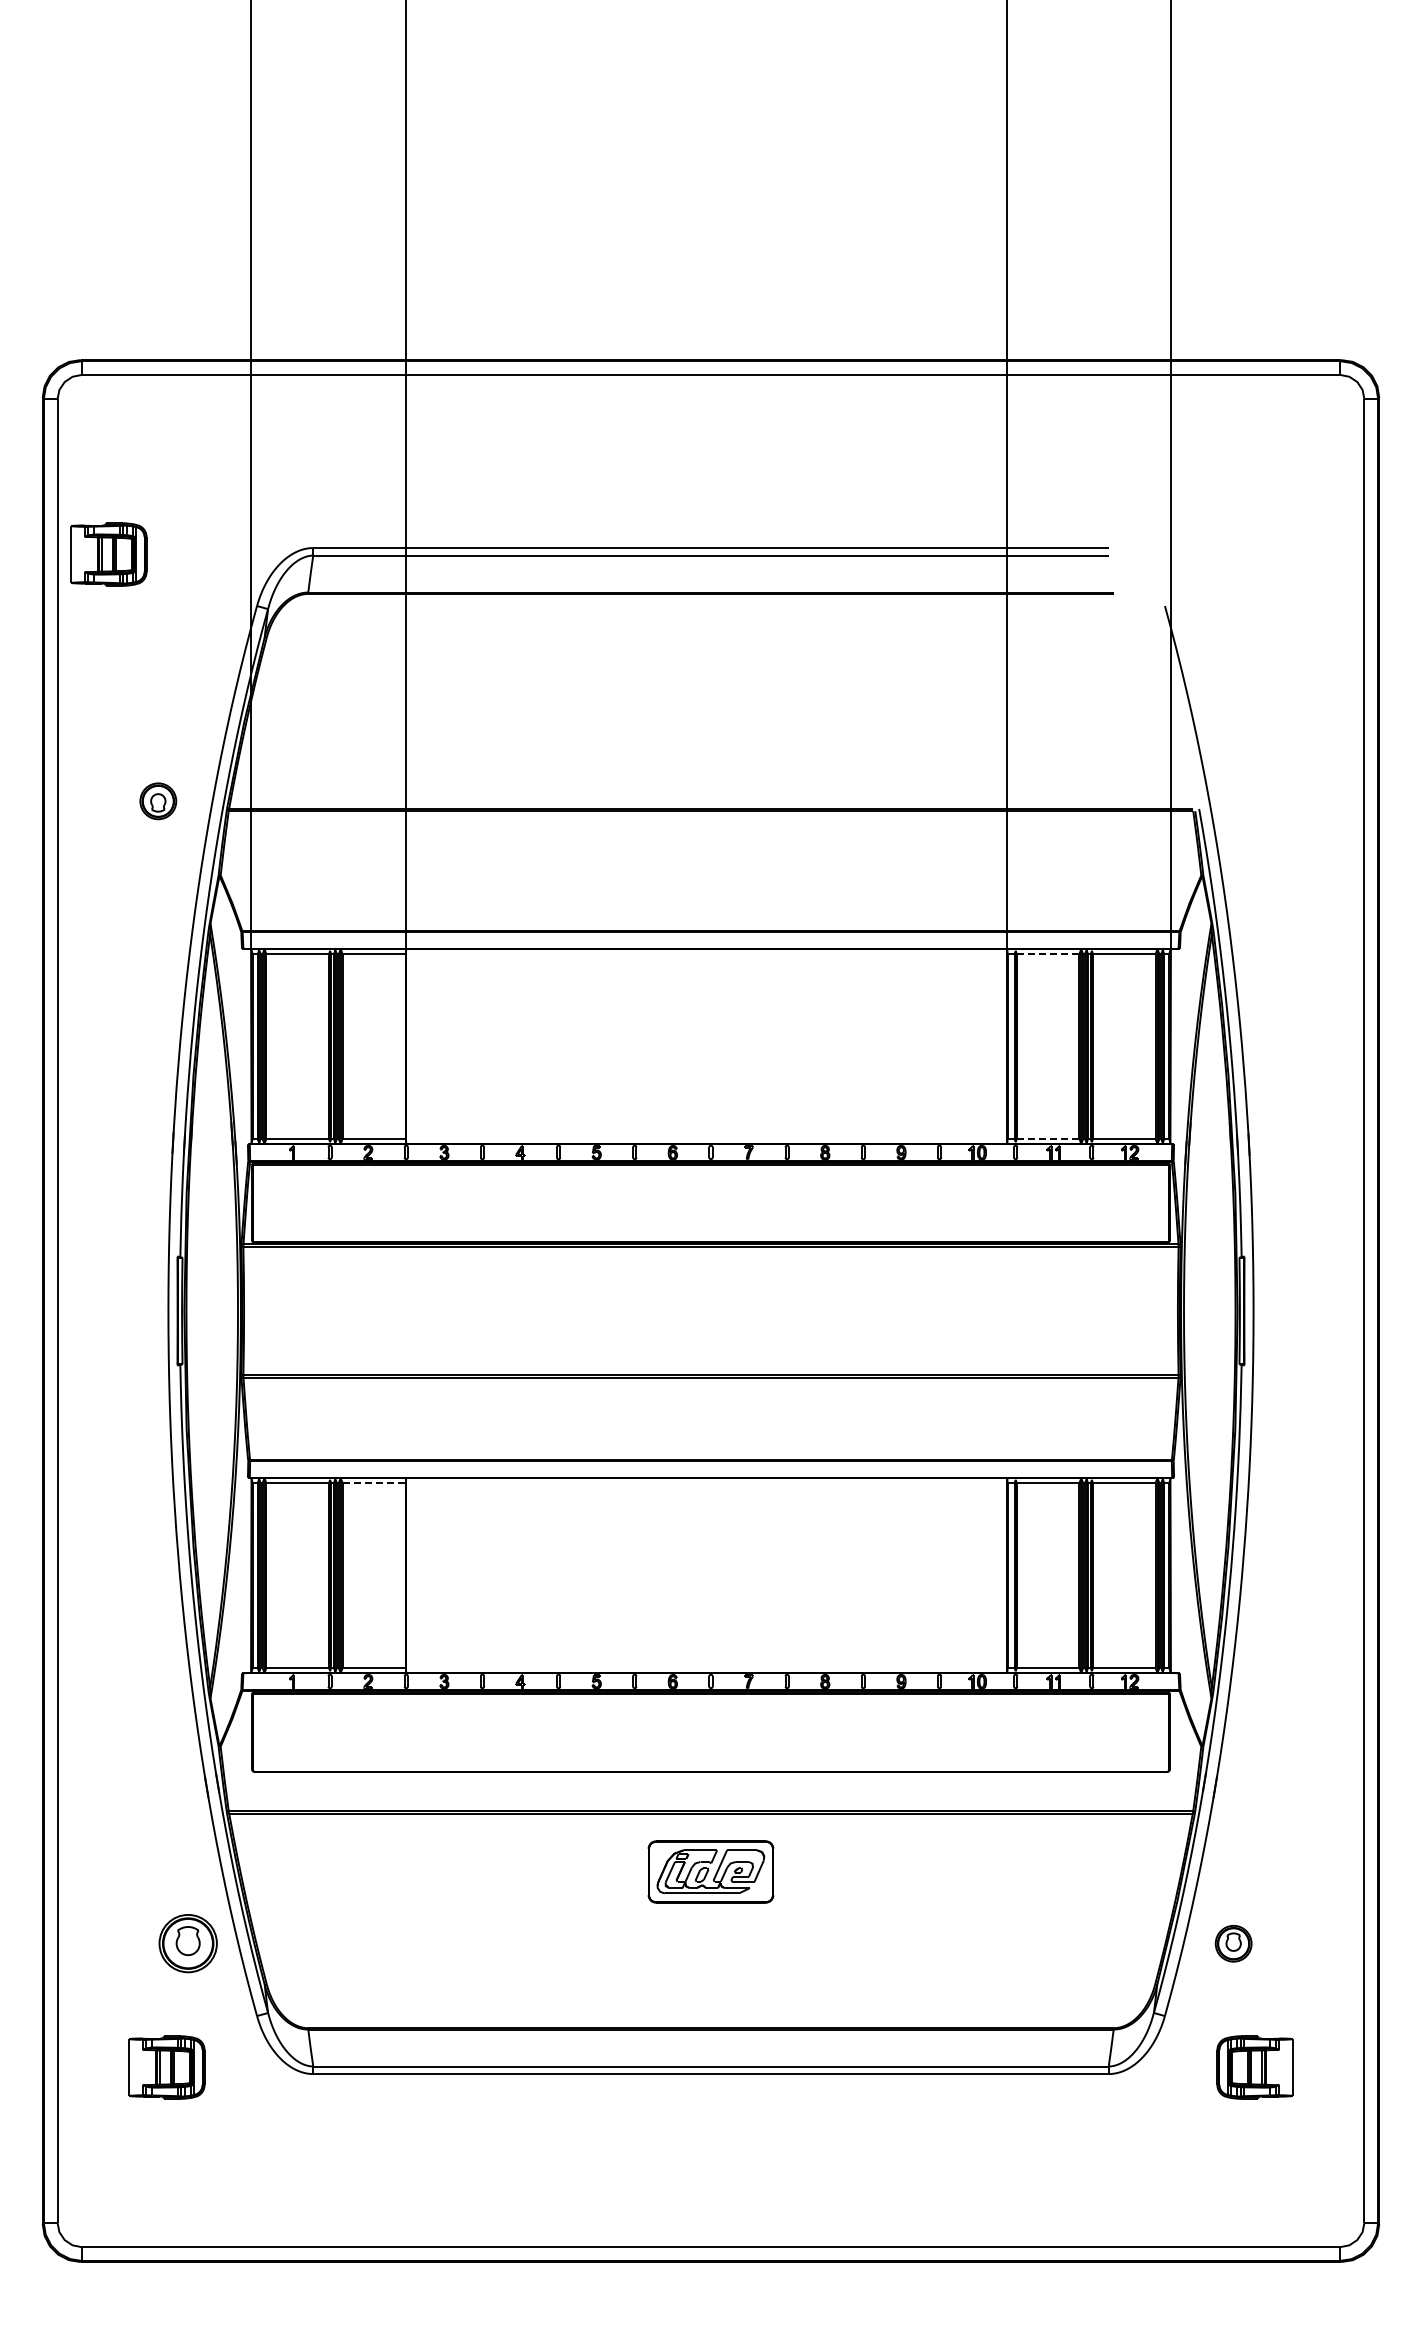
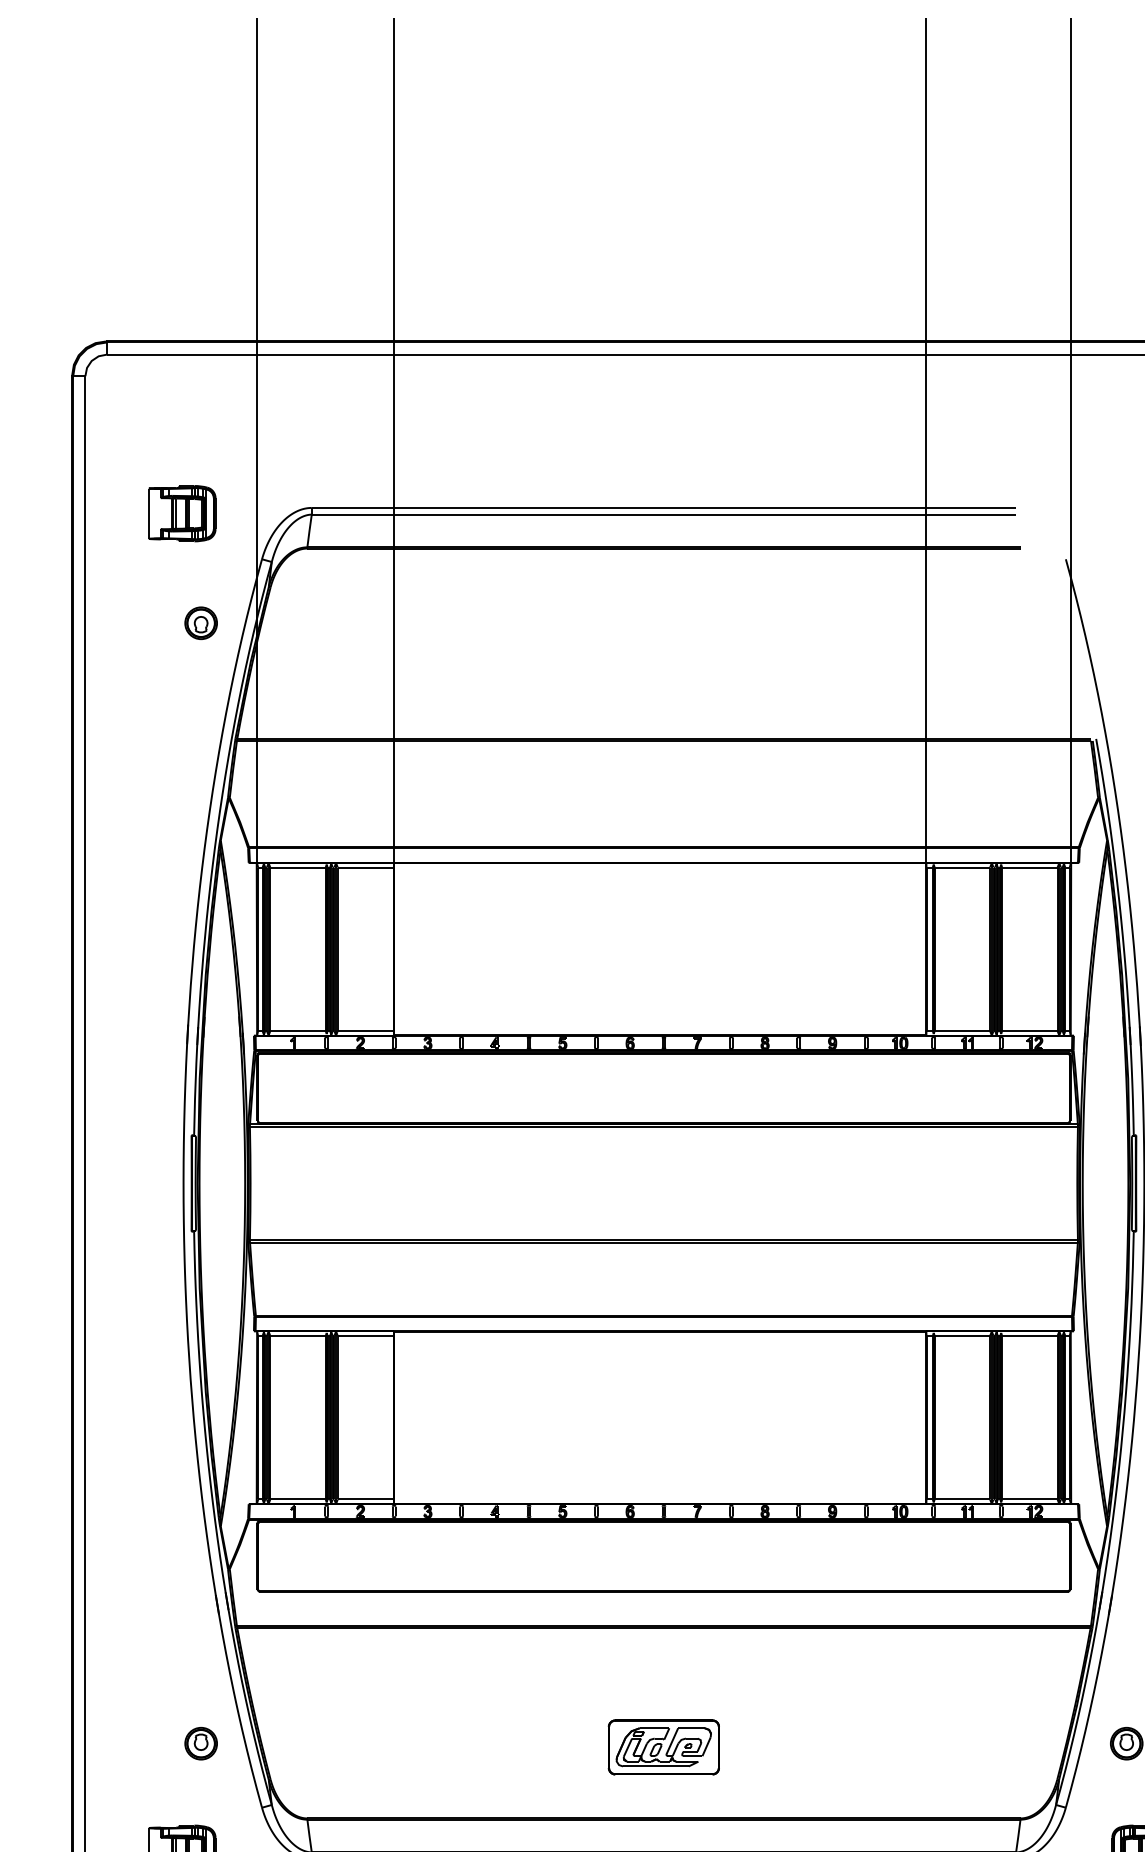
part: (108, 554) -> (181, 513), moved
part: (158, 801) -> (201, 623), moved
line: (1048, 954) -> (962, 867), dashed -> solid
line: (1047, 1138) -> (961, 1030), dashed -> solid
line: (374, 1483) -> (366, 1336), dashed -> solid
part: (710, 1871) -> (663, 1747), moved
part: (188, 1943) -> (201, 1743), size x0.62

